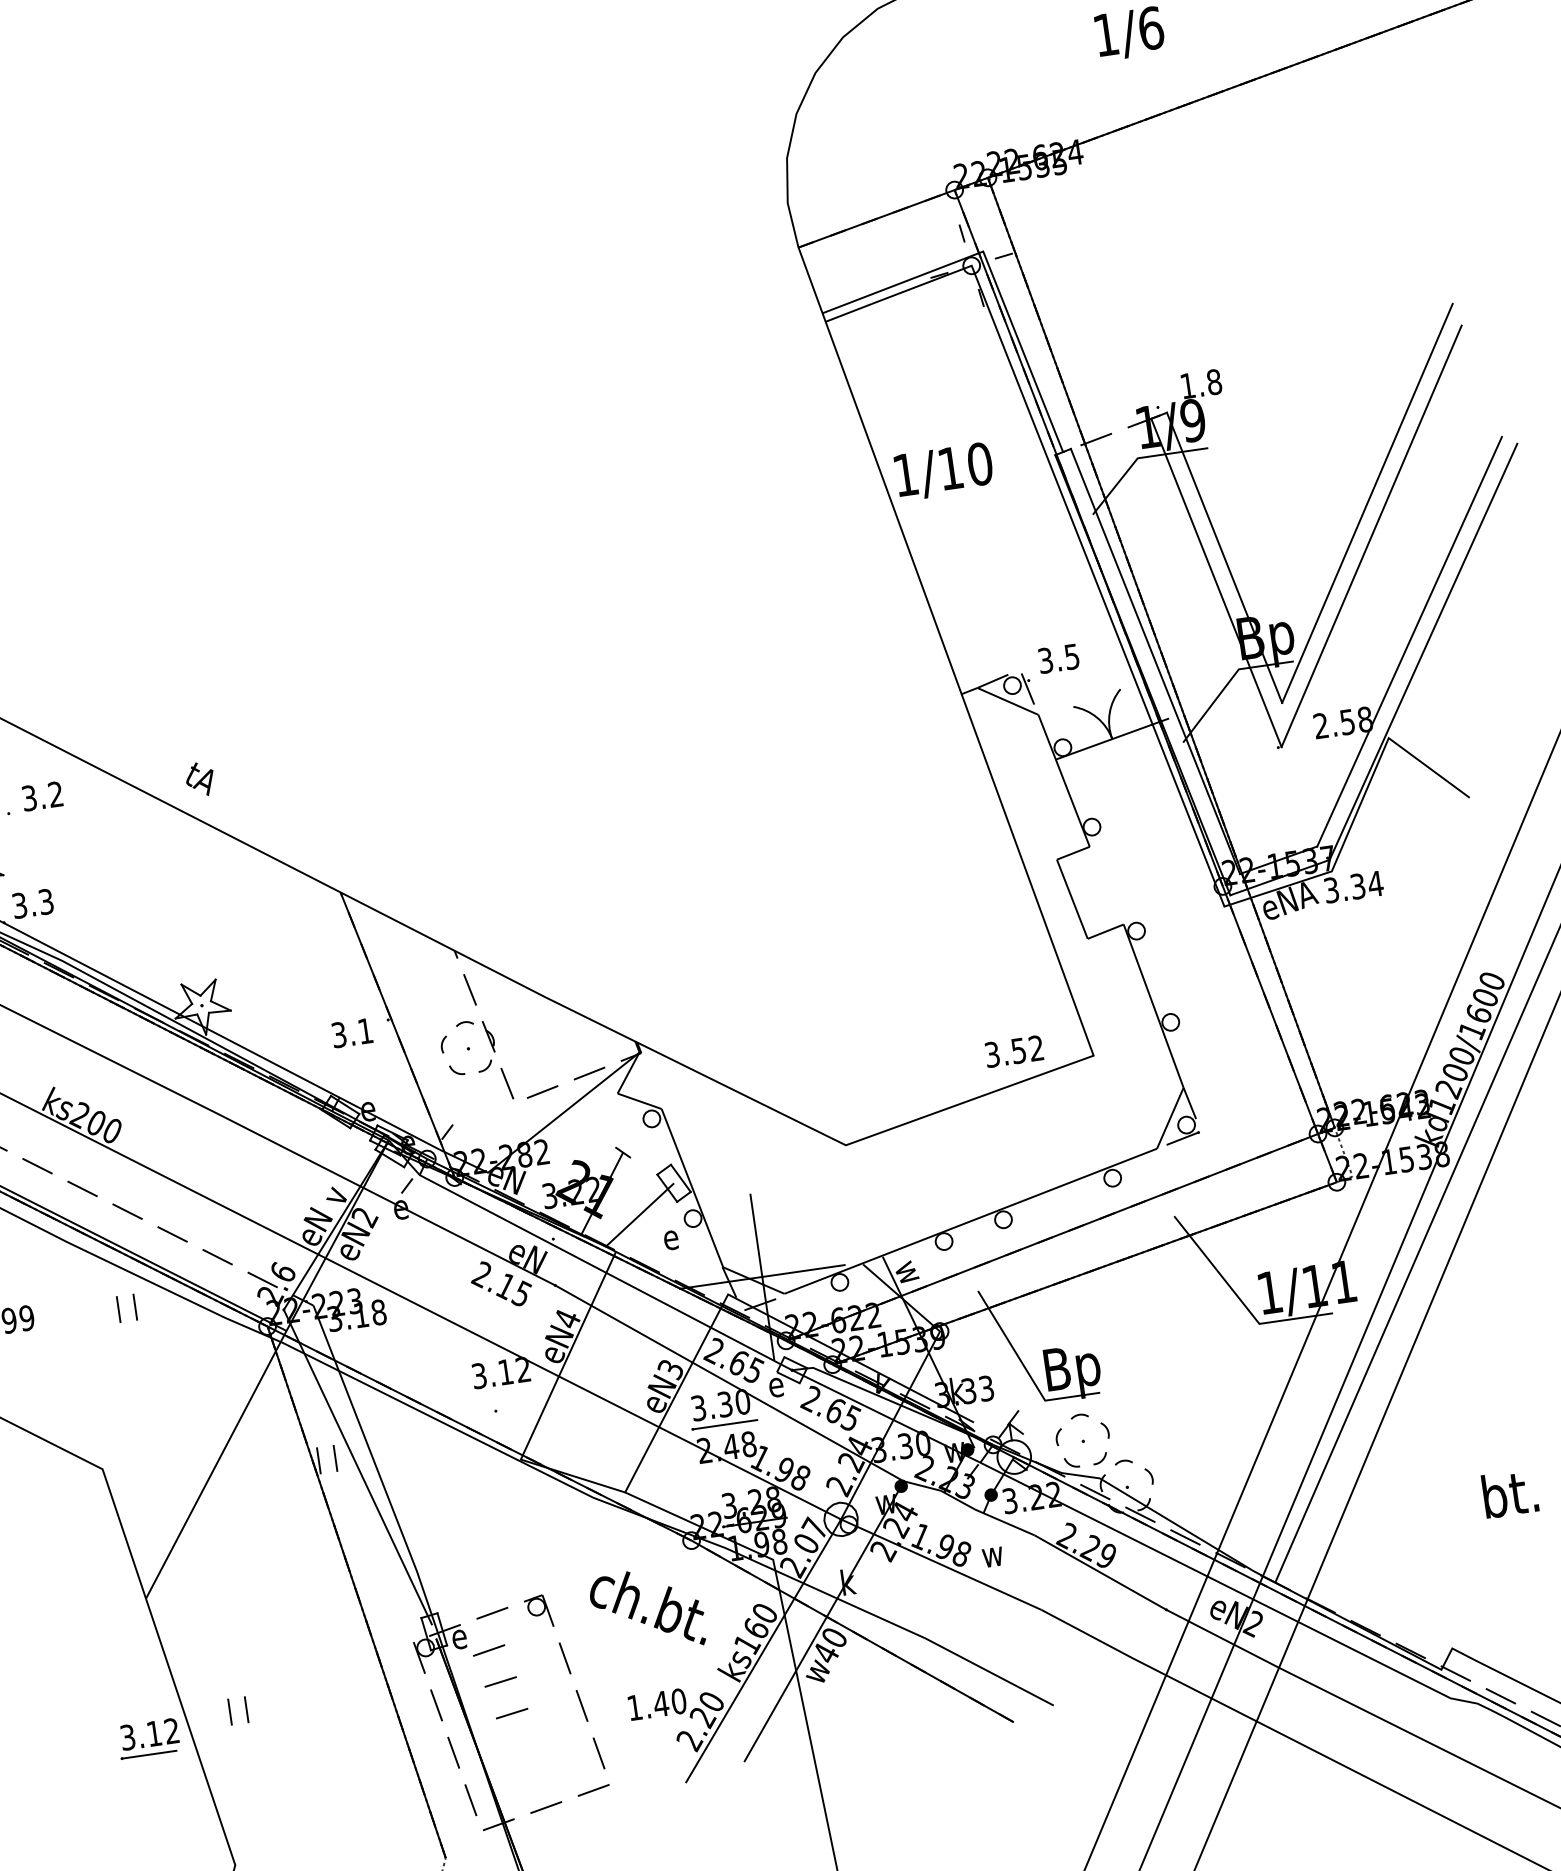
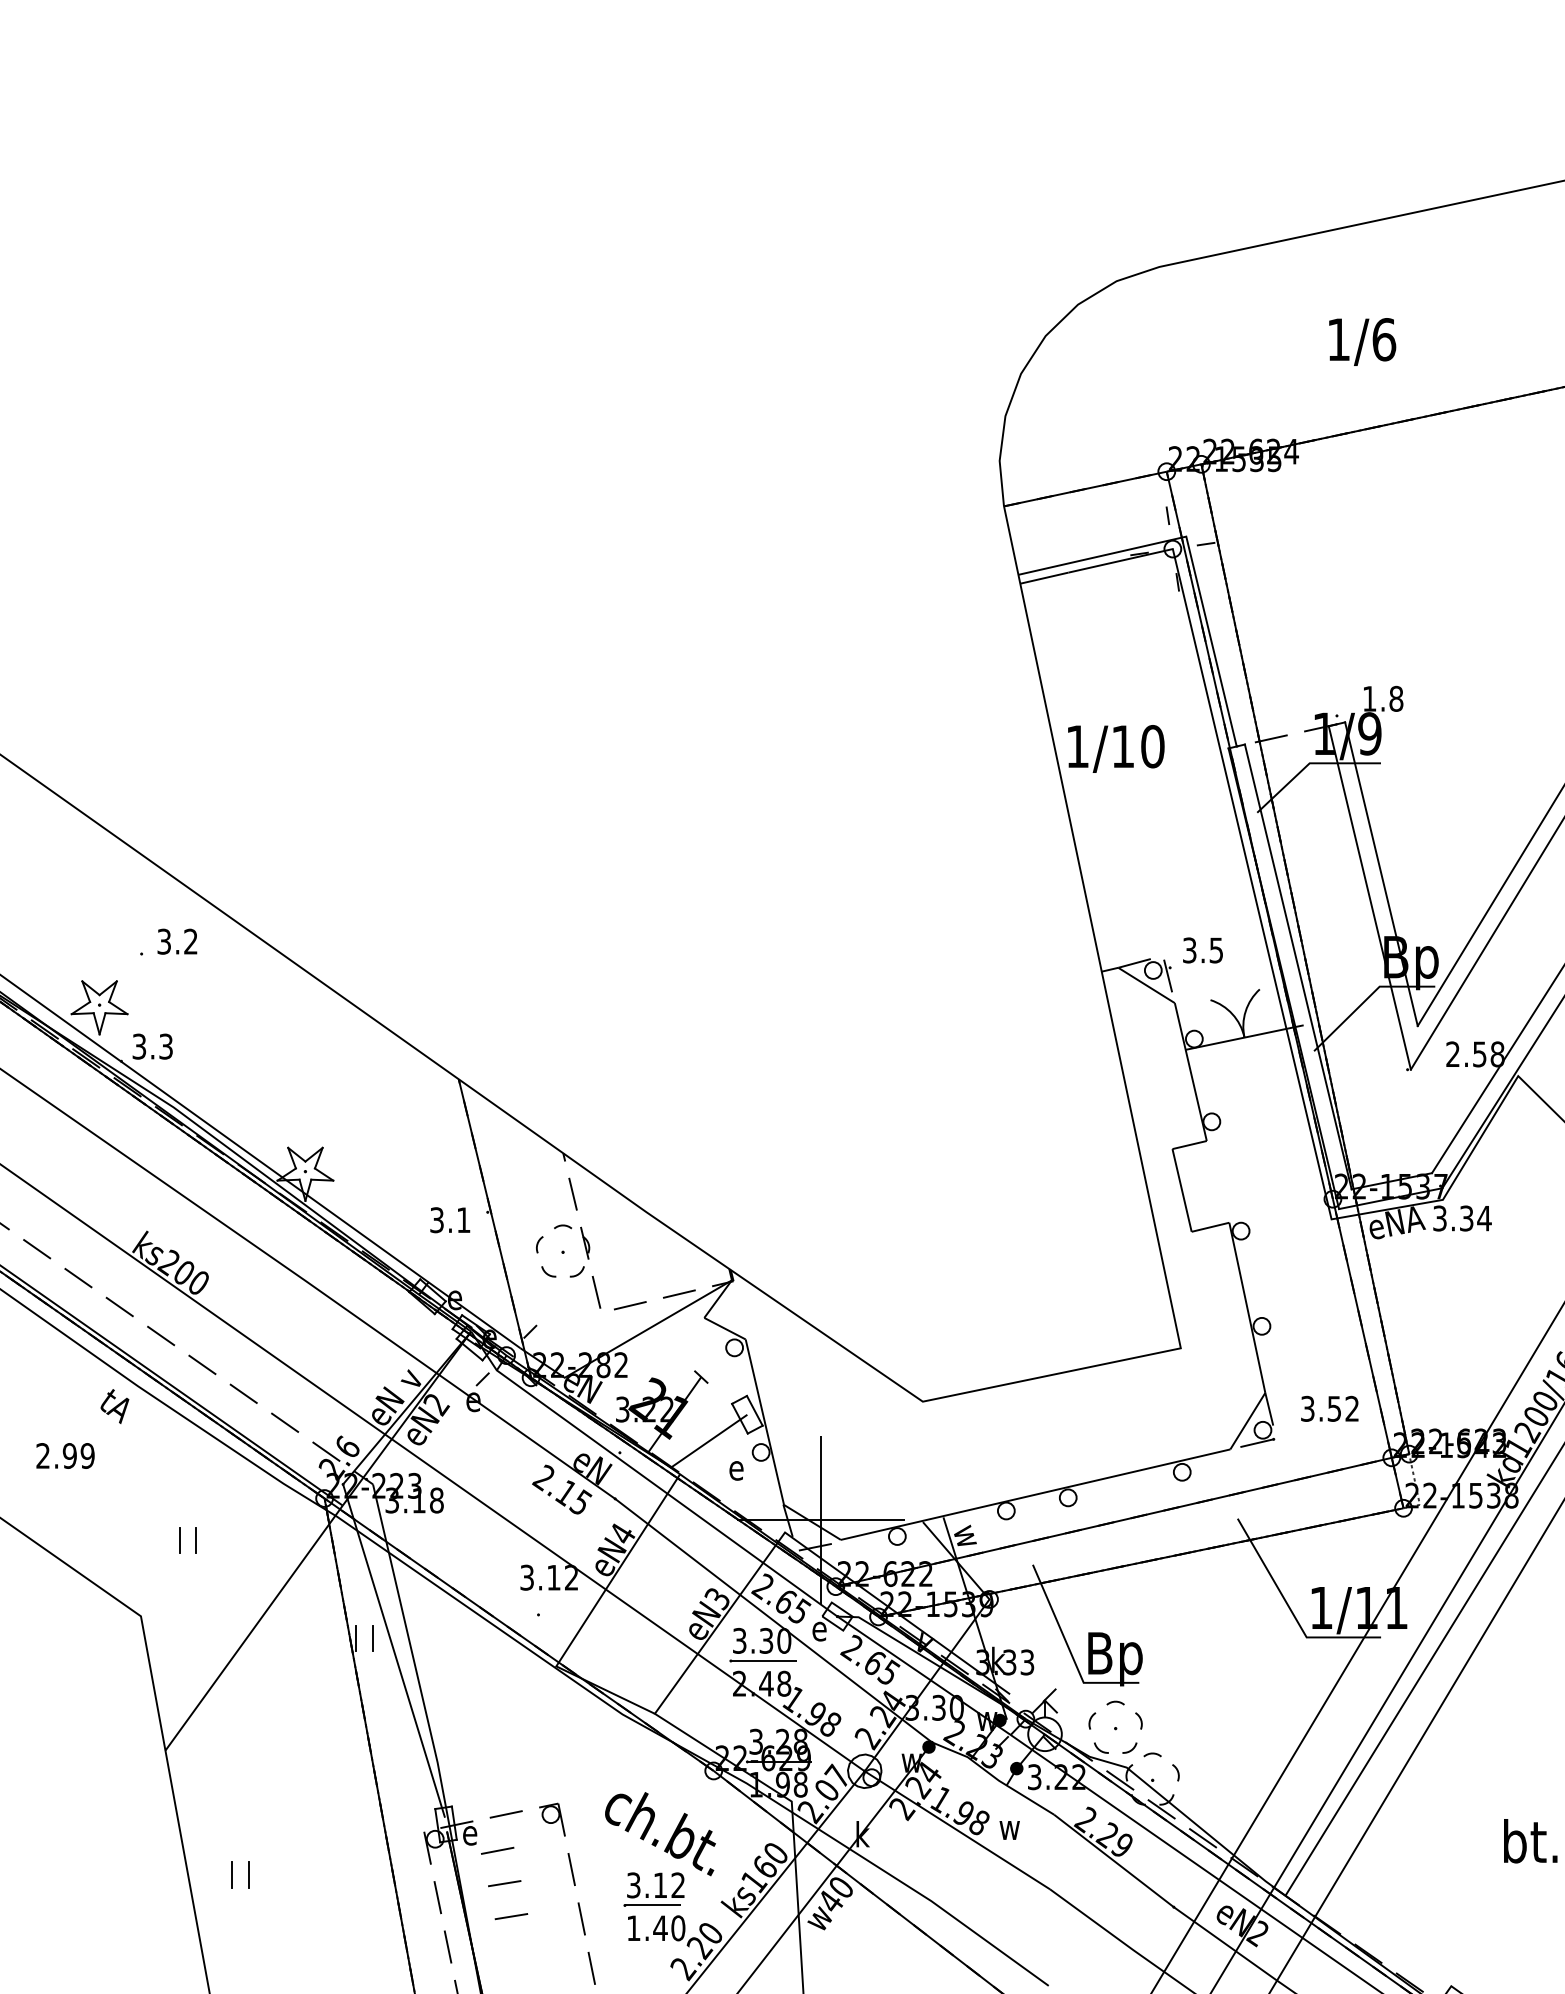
text: (199, 779) -> (114, 1406), moved
text: (1013, 1051) -> (1329, 1408), moved
part: (119, 1309) -> (180, 1540), moved
part: (148, 1738) -> (653, 1889), moved

